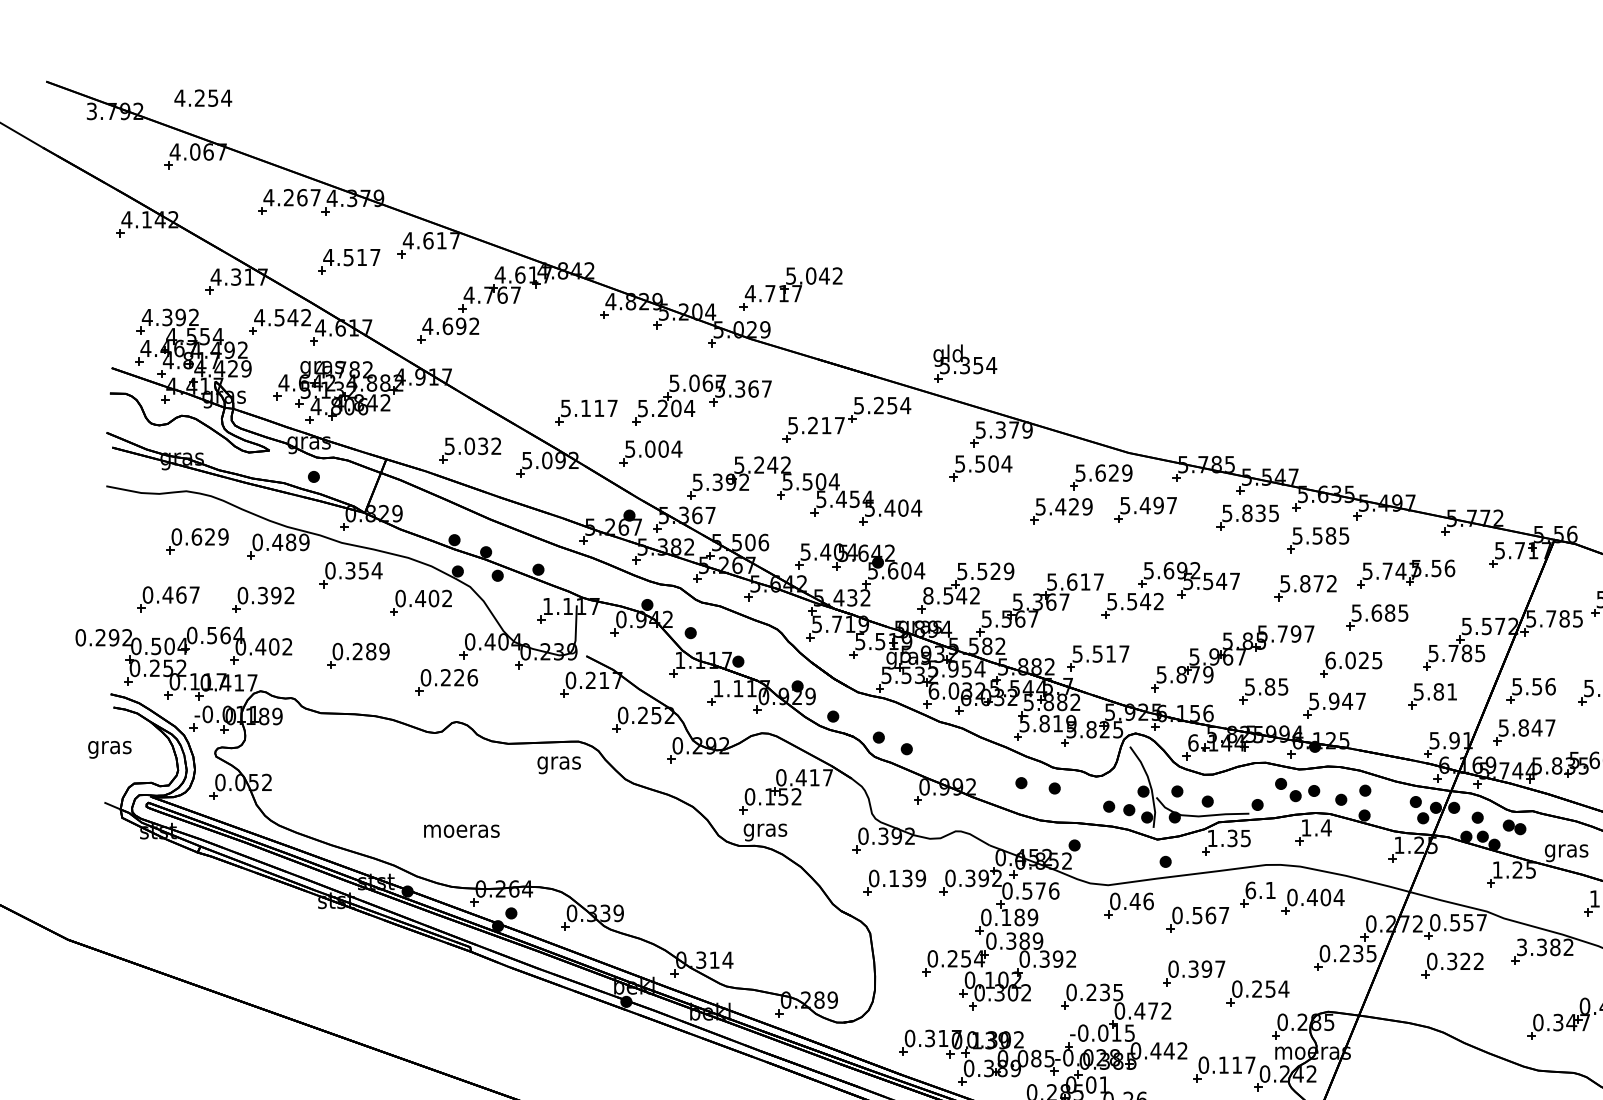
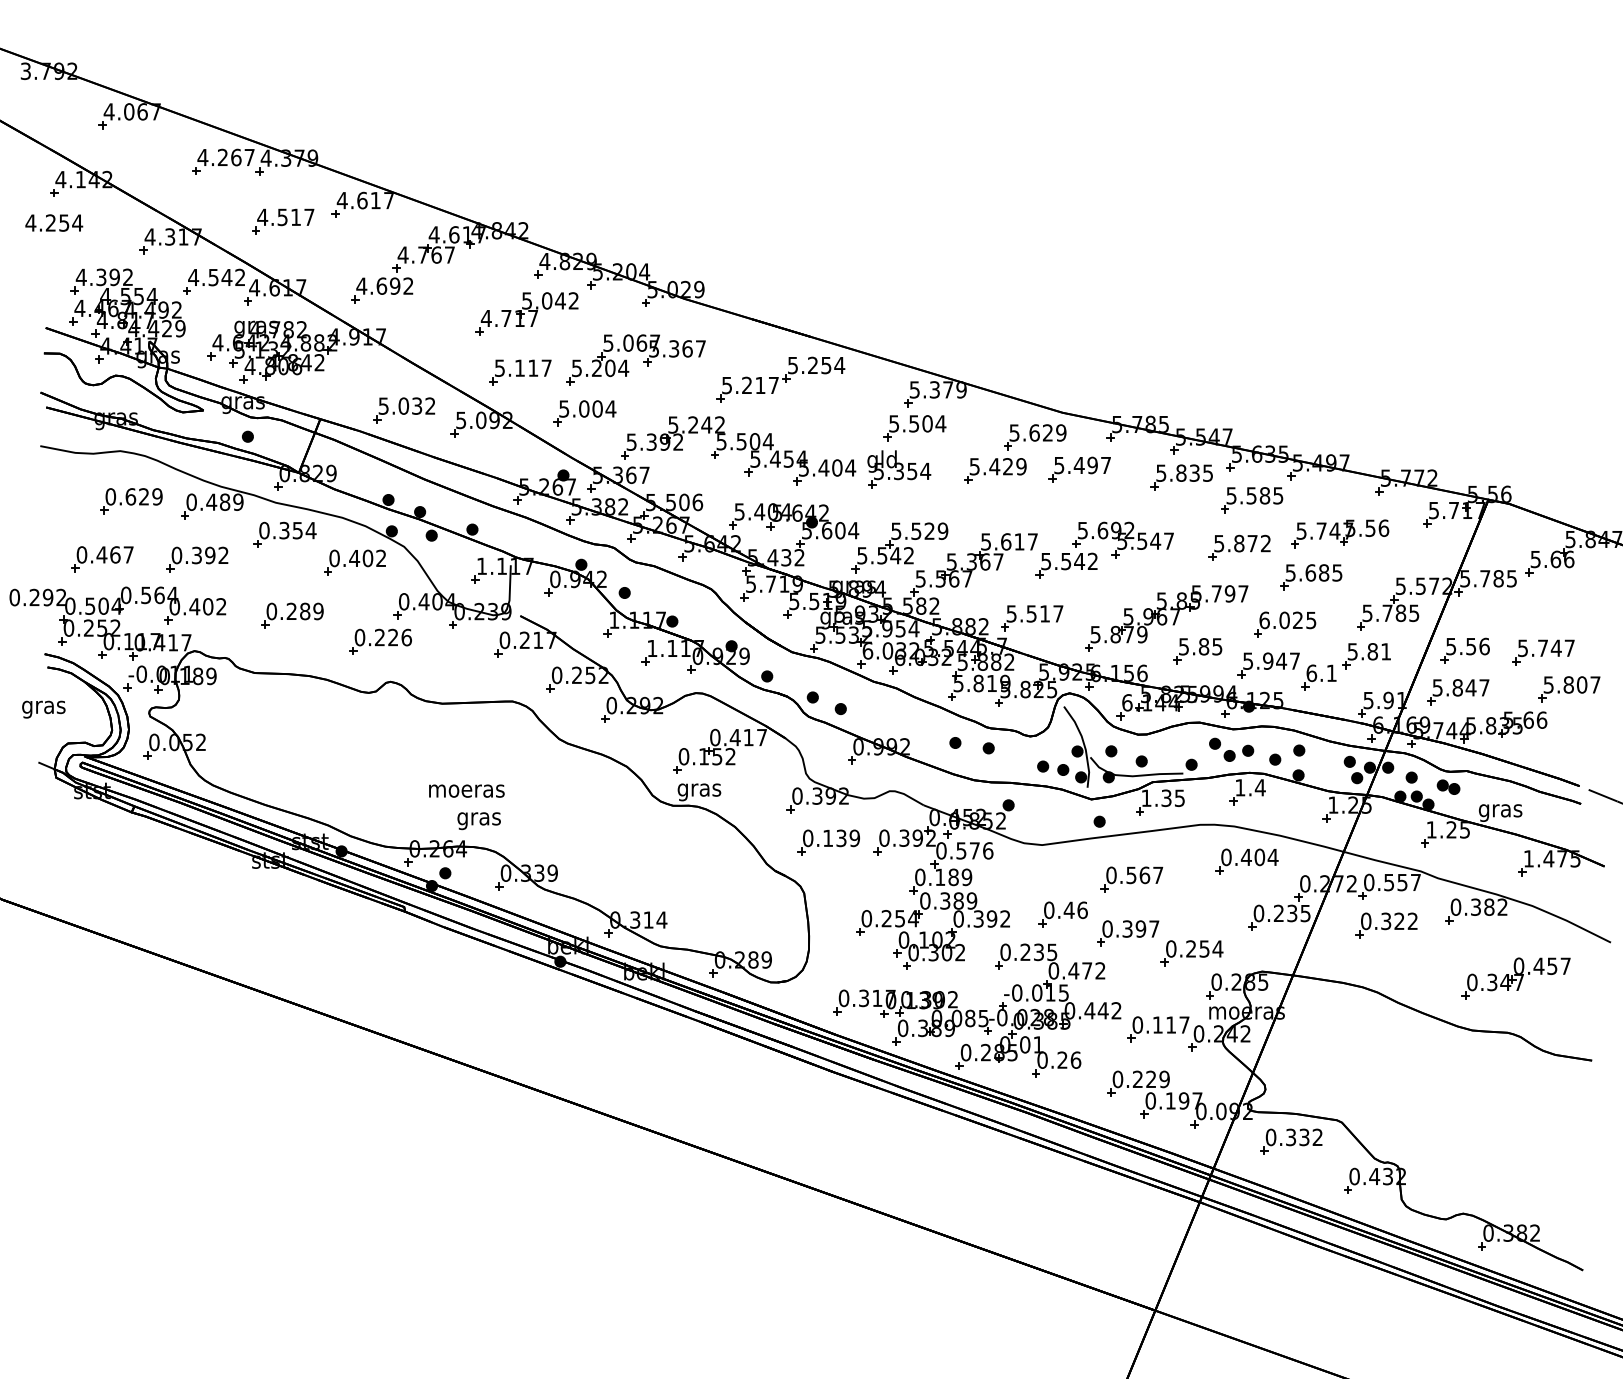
text: (203, 97) -> (54, 222), moved
part: (790, 288) -> (526, 313), moved
part: (965, 363) -> (899, 469), moved
text: (928, 595) -> (862, 555), 8.542 -> 5.542
text: (558, 765) -> (478, 821), moved
text: (461, 830) -> (466, 790), moved
part: (1257, 894) -> (1318, 677), moved
part: (1128, 905) -> (1062, 914), moved
text: (1521, 946) -> (1455, 906), 3.382 -> 0.382

